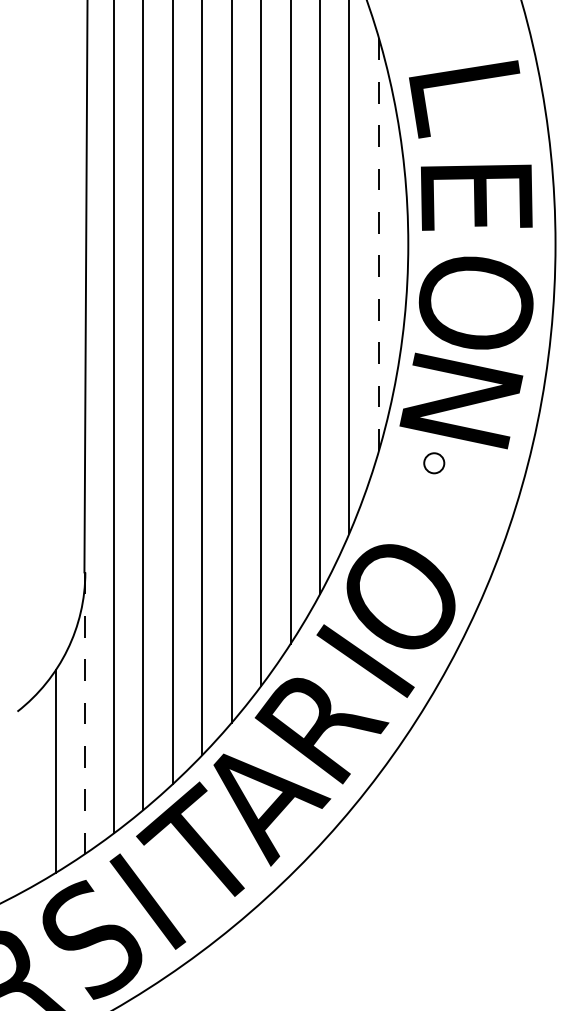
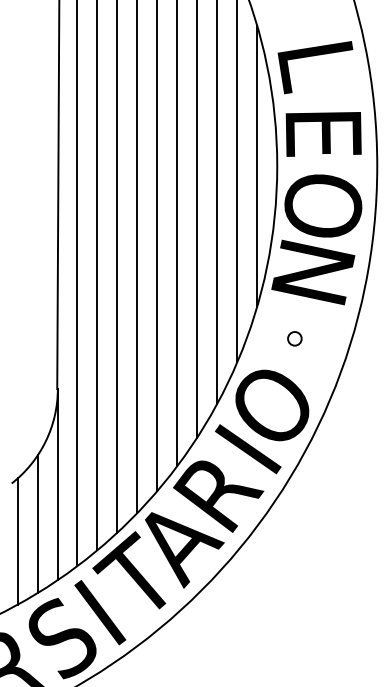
line: (379, 244) -> (257, 166), dashed -> solid
circle: (433, 462) -> (294, 338), moved
line: (84, 713) -> (57, 484), dashed -> solid
line: (25, 796) -> (17, 541), added

